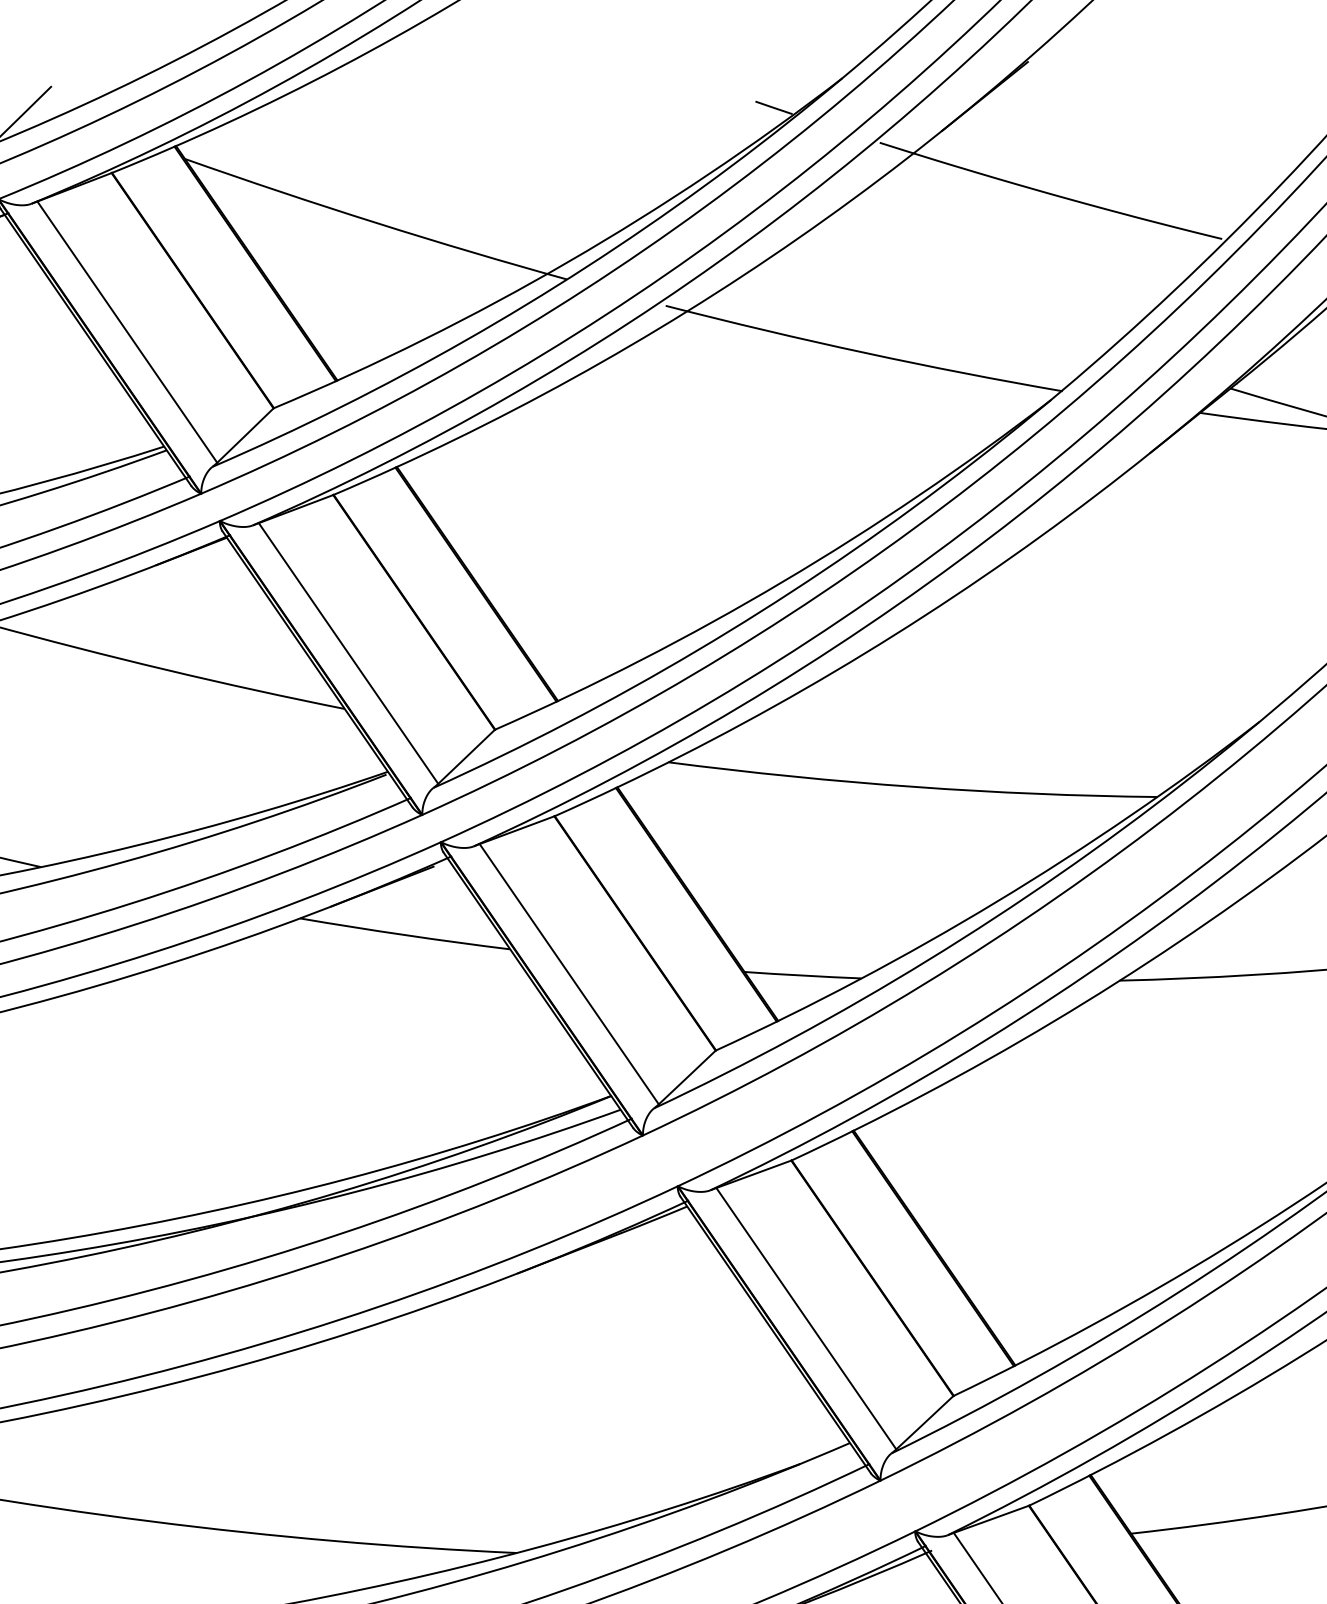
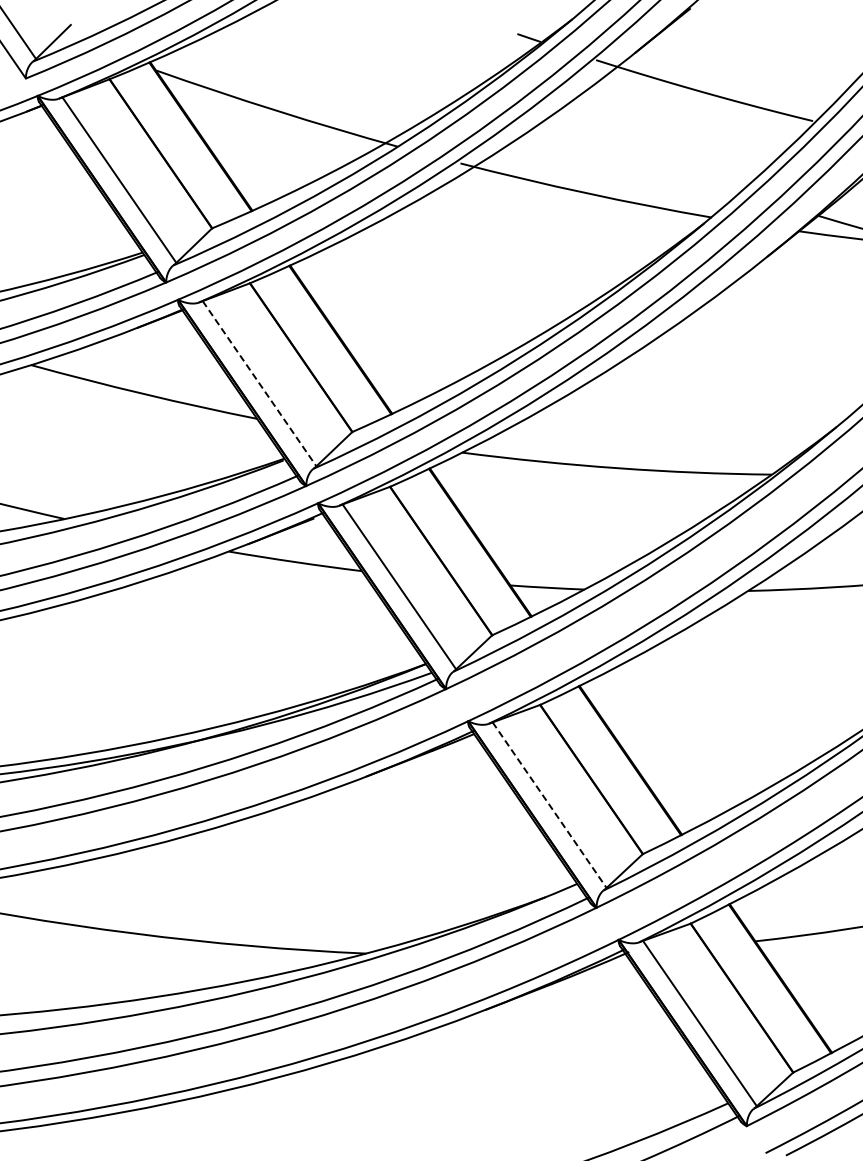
line: (348, 654) -> (259, 384), solid -> dashed
line: (806, 1319) -> (549, 805), solid -> dashed

